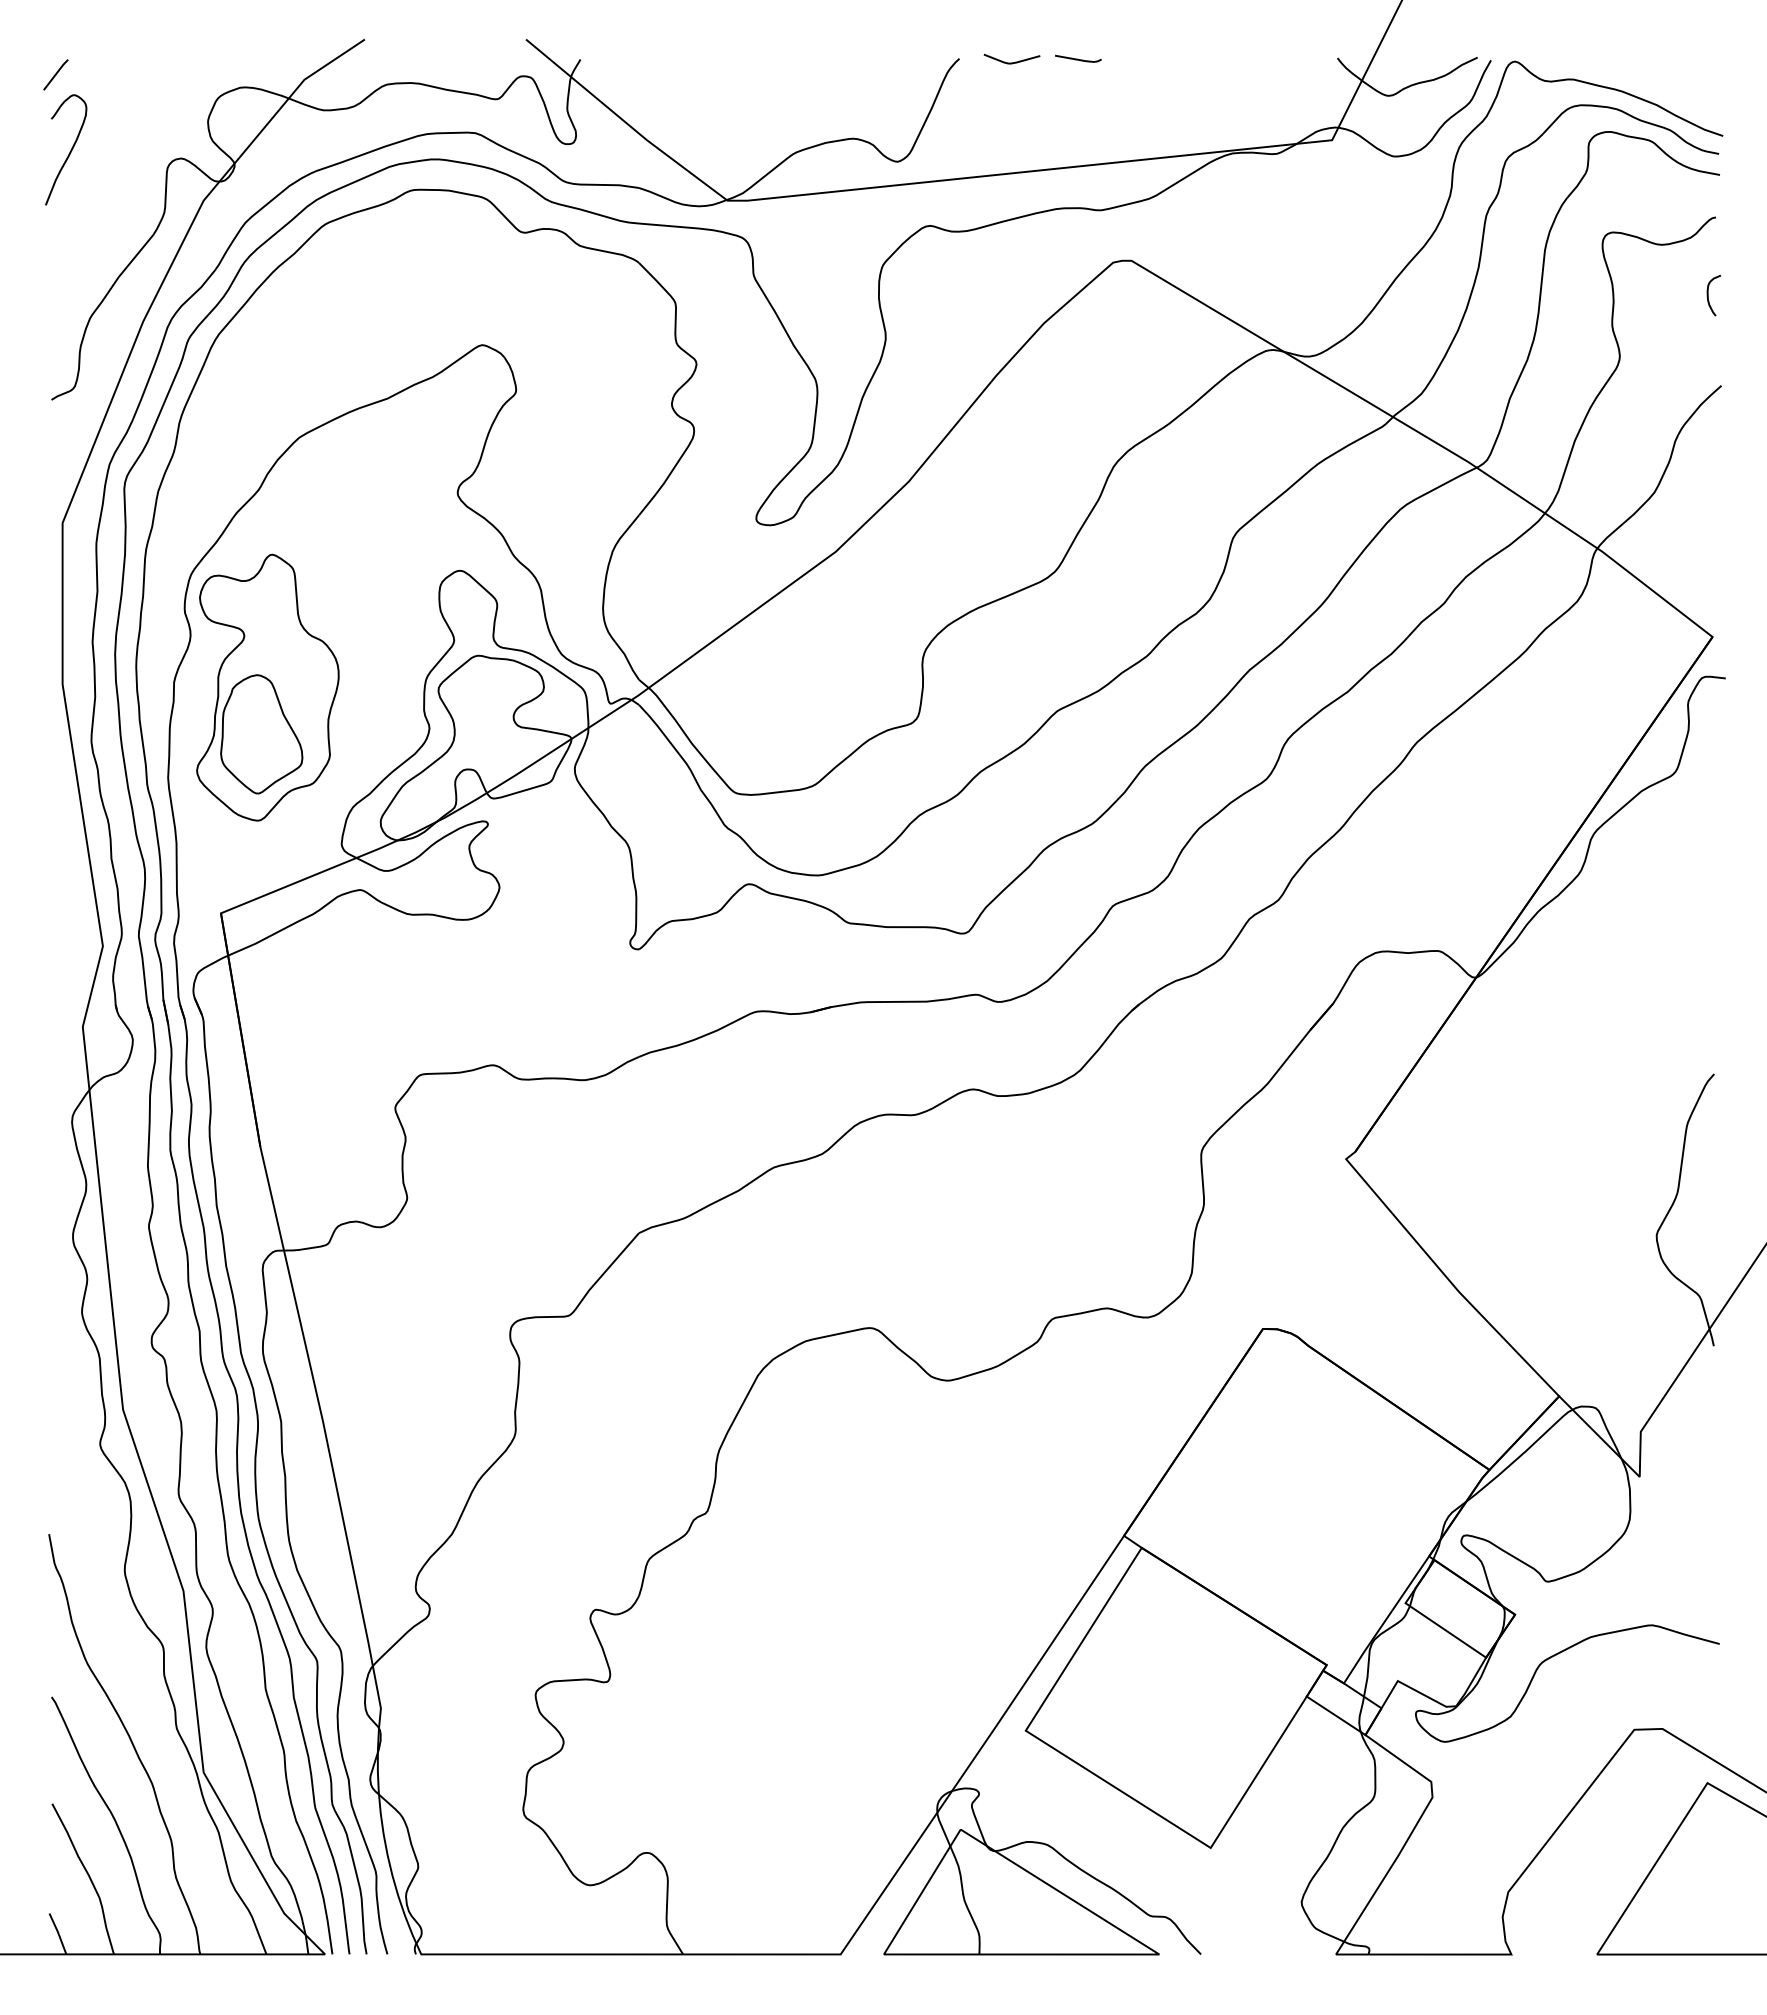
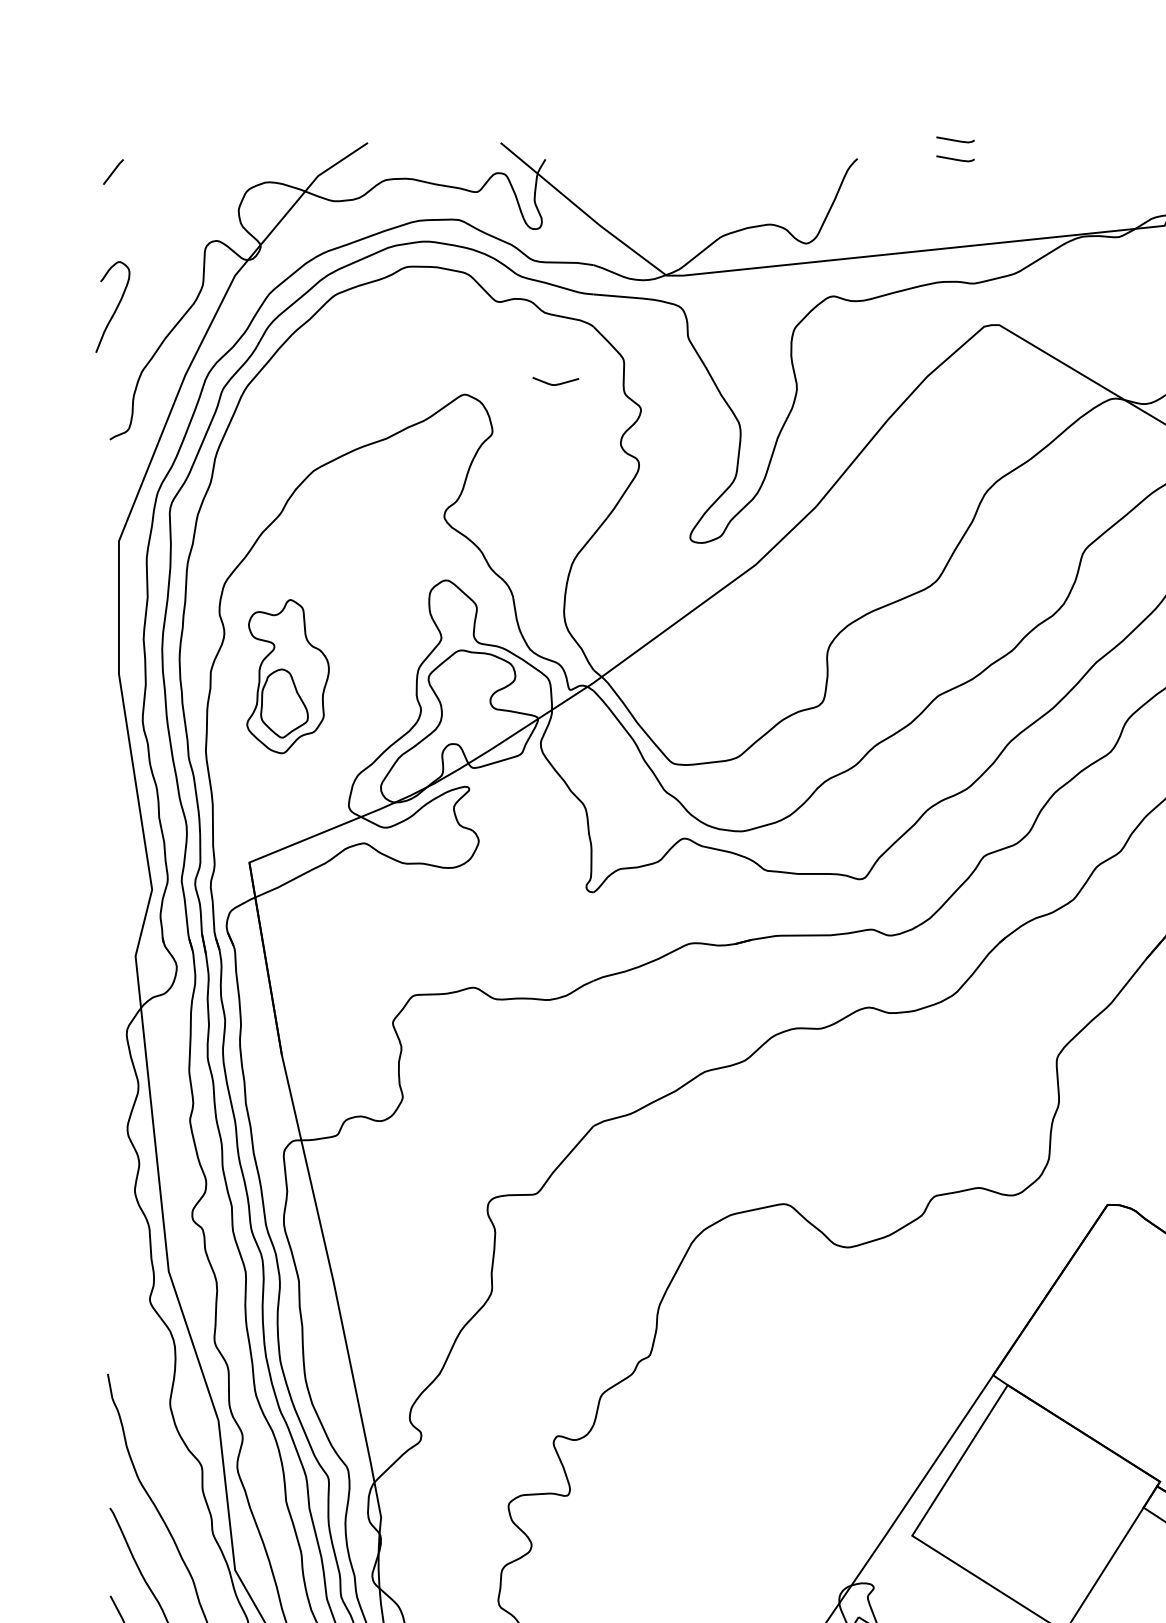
line: (1077, 35) -> (954, 139), added
curve: (1011, 62) -> (555, 384), moved
curve: (69, 151) -> (115, 308), moved
part: (267, 687) -> (287, 676), size x0.7

